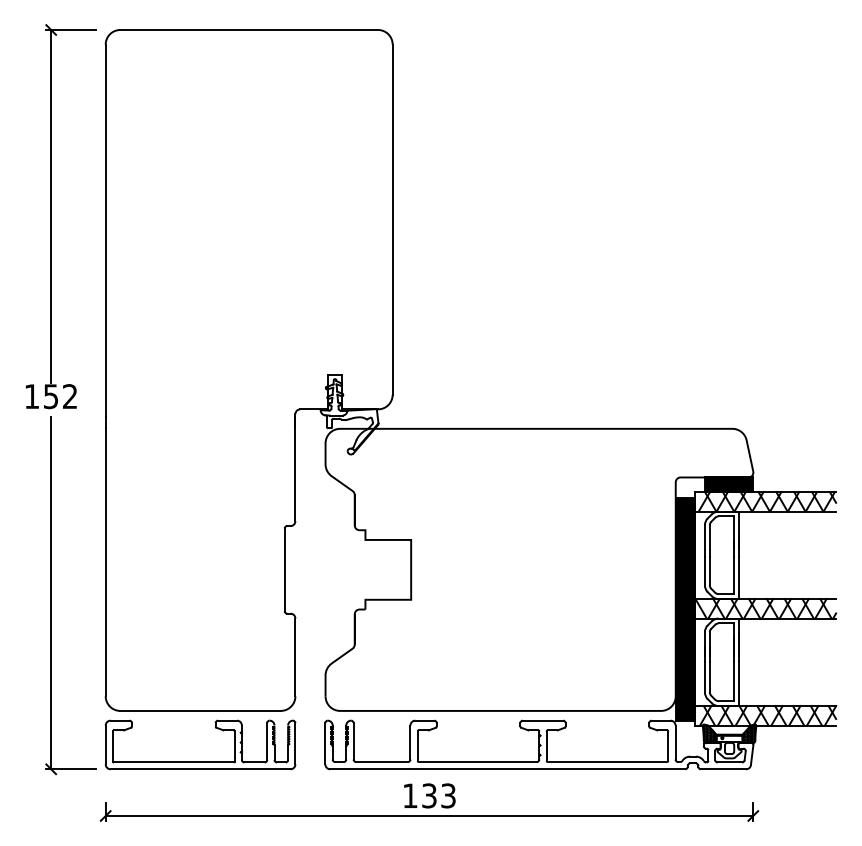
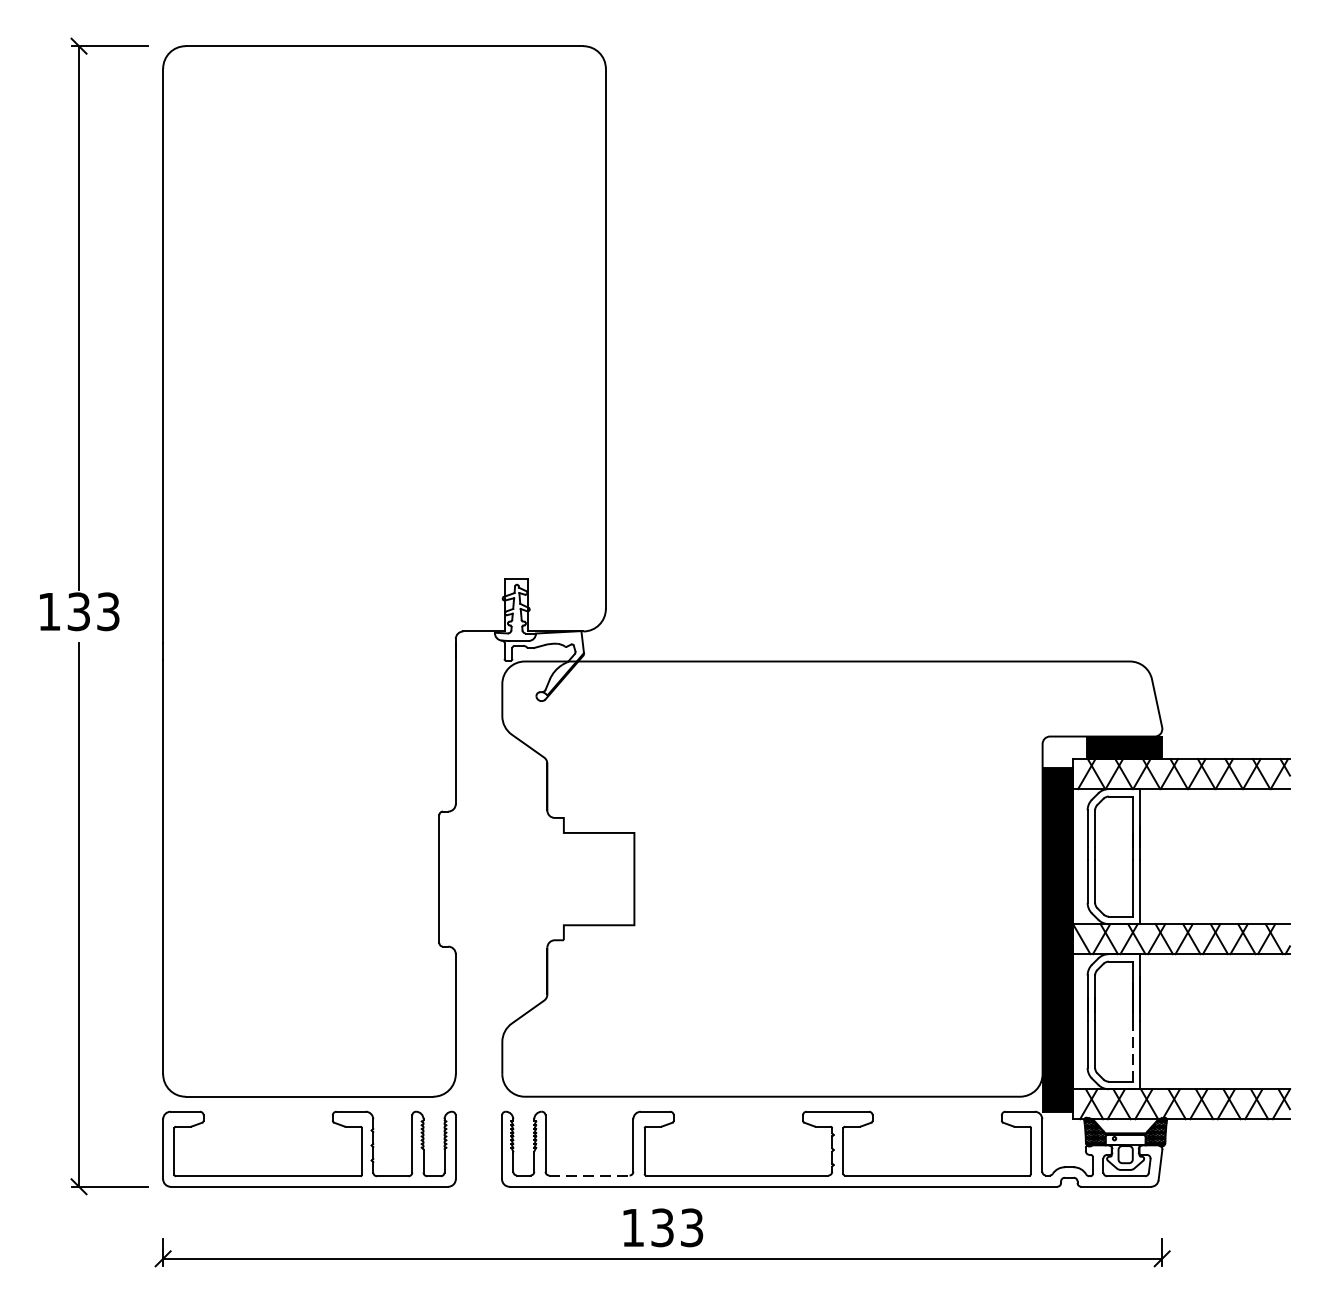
text: (60, 396) -> (93, 611), 152 -> 133
line: (734, 681) -> (1133, 1051), solid -> dashed
line: (382, 762) -> (590, 1176), solid -> dashed

